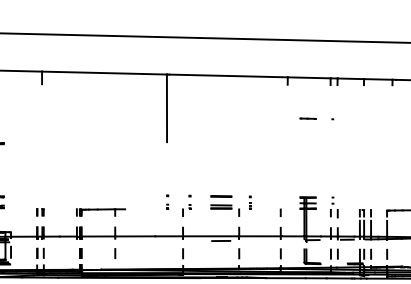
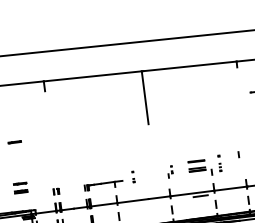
part: (167, 201) -> (133, 176), moved
part: (249, 202) -> (219, 163), size x1.6
part: (186, 205) -> (170, 171), size x0.7
line: (280, 212) -> (238, 154), moved

